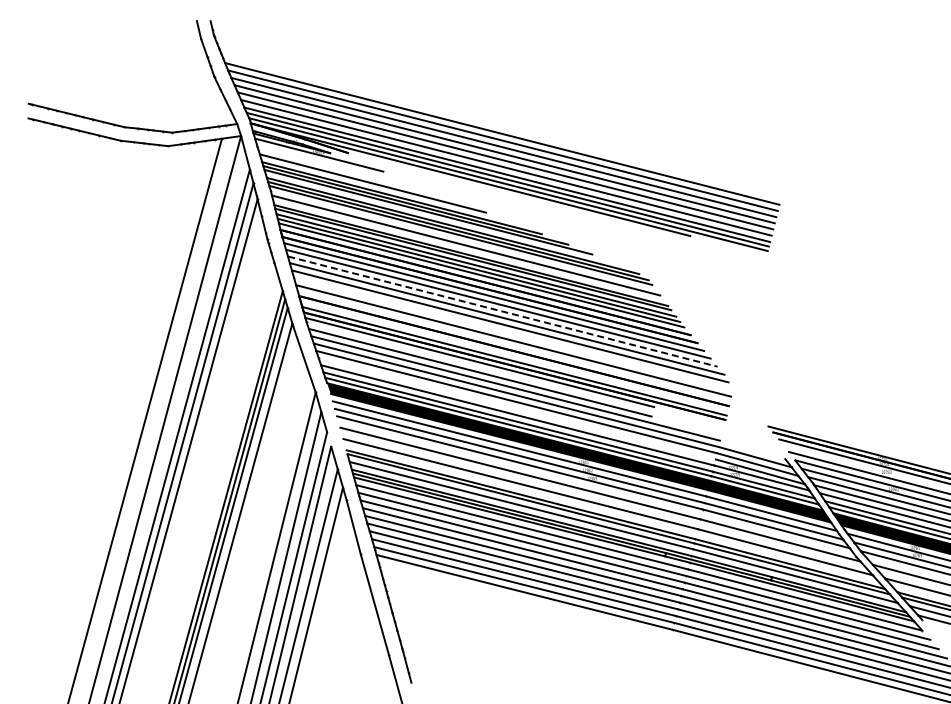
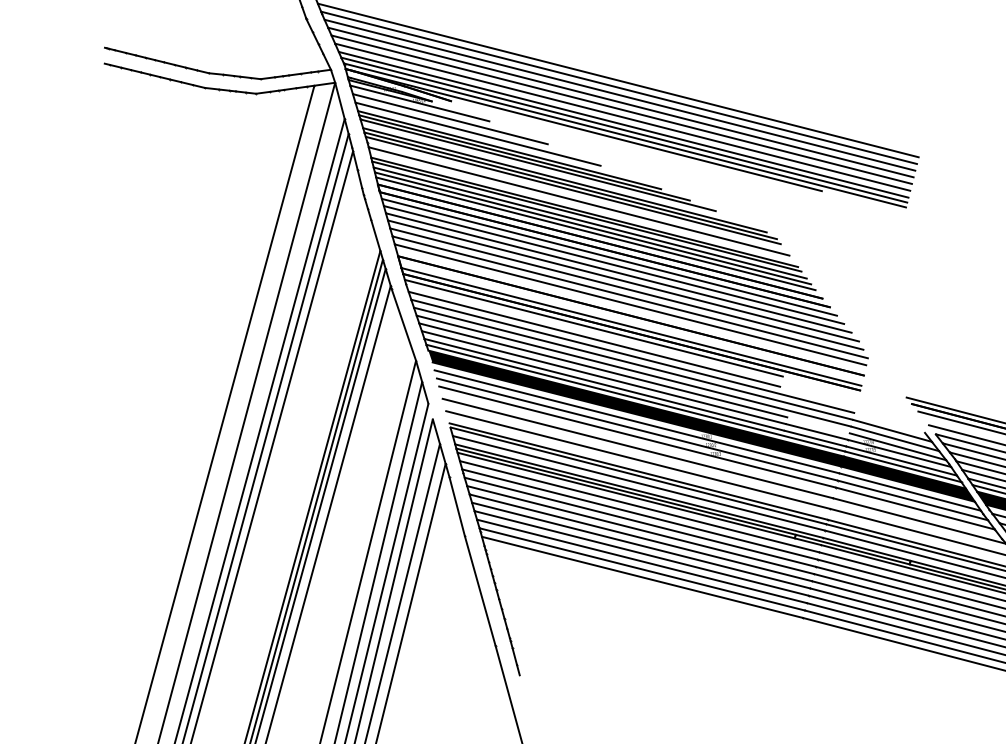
line: (347, 169) -> (450, 119), added
line: (502, 311) -> (618, 272), dashed -> solid
line: (513, 333) -> (630, 296), added
line: (488, 401) -> (603, 370), added

